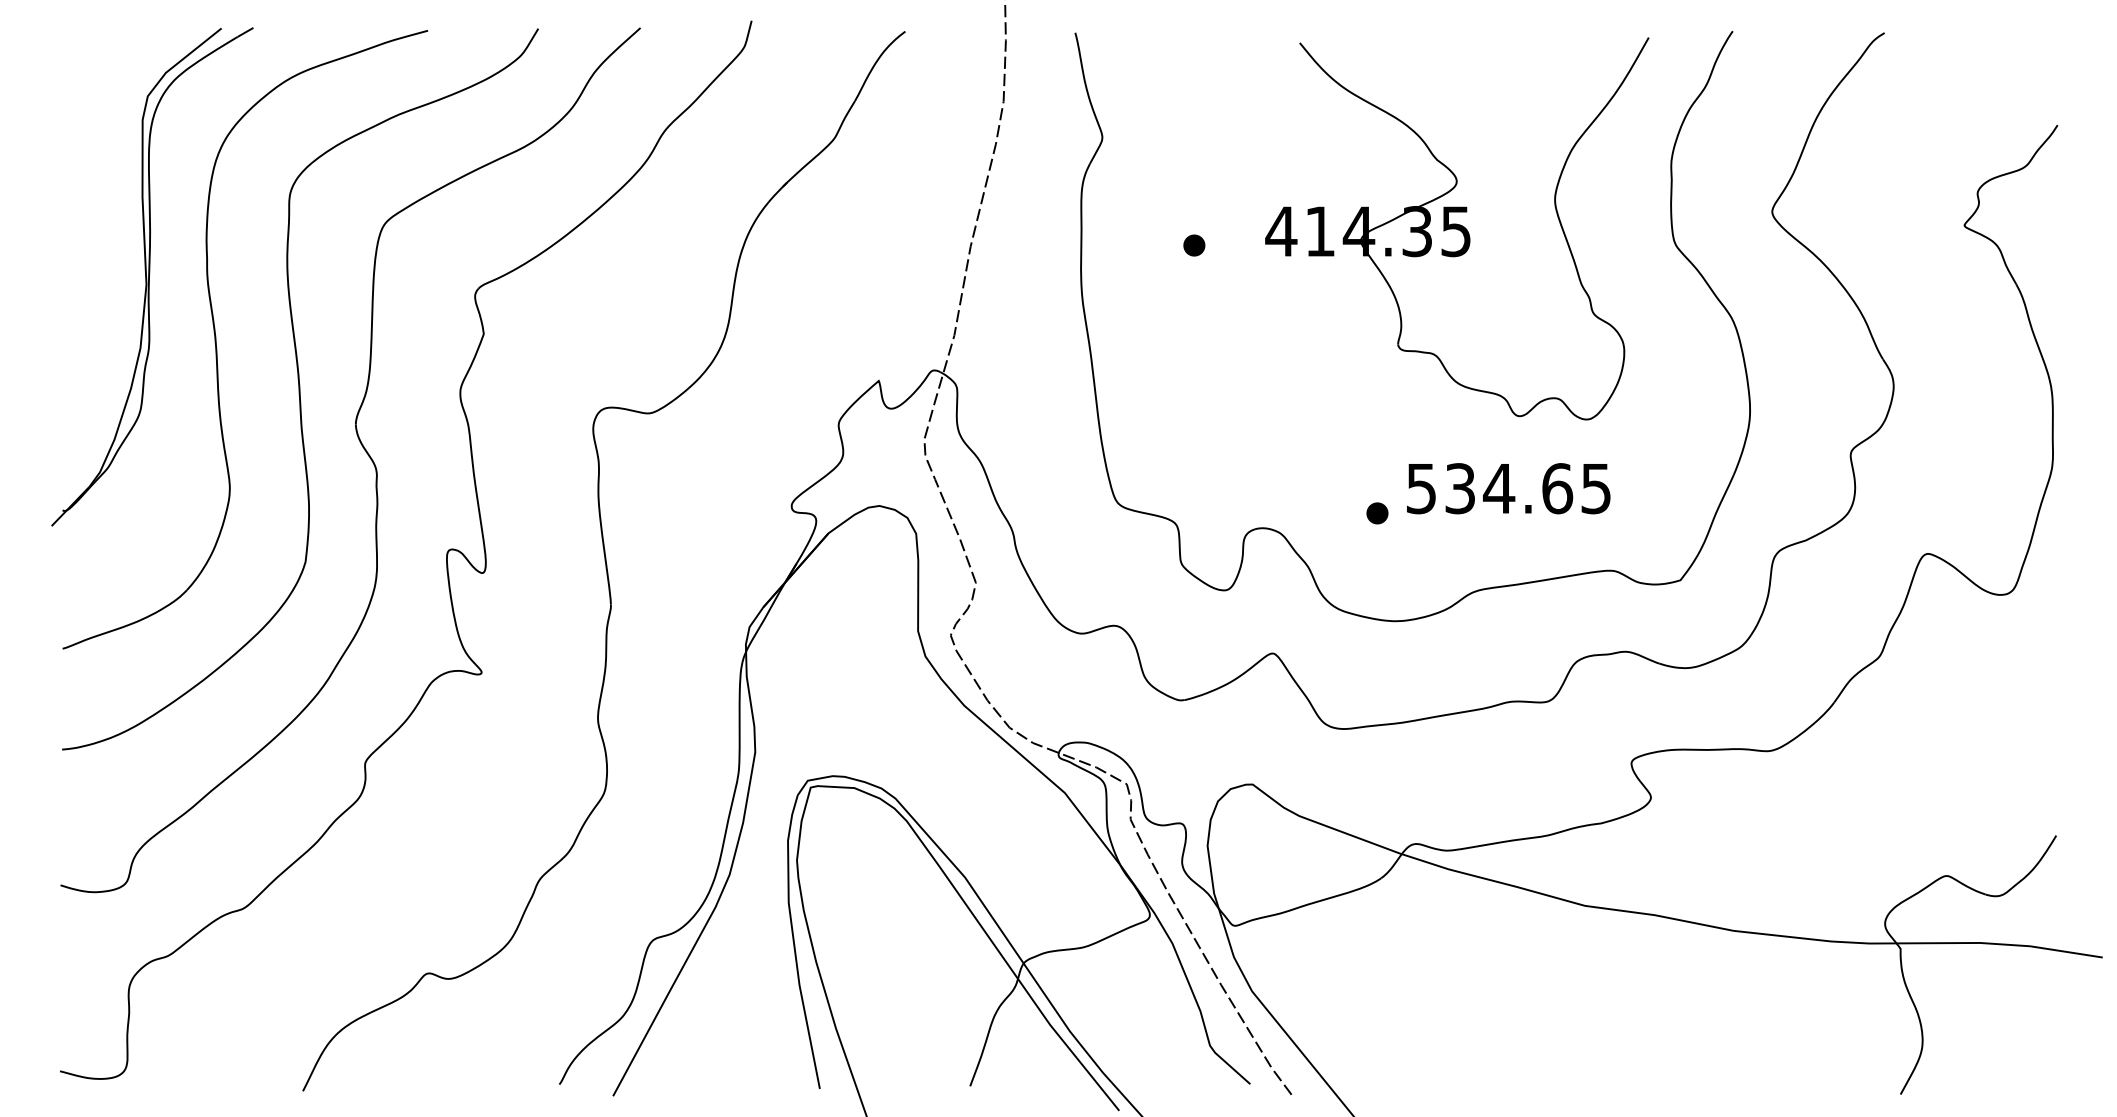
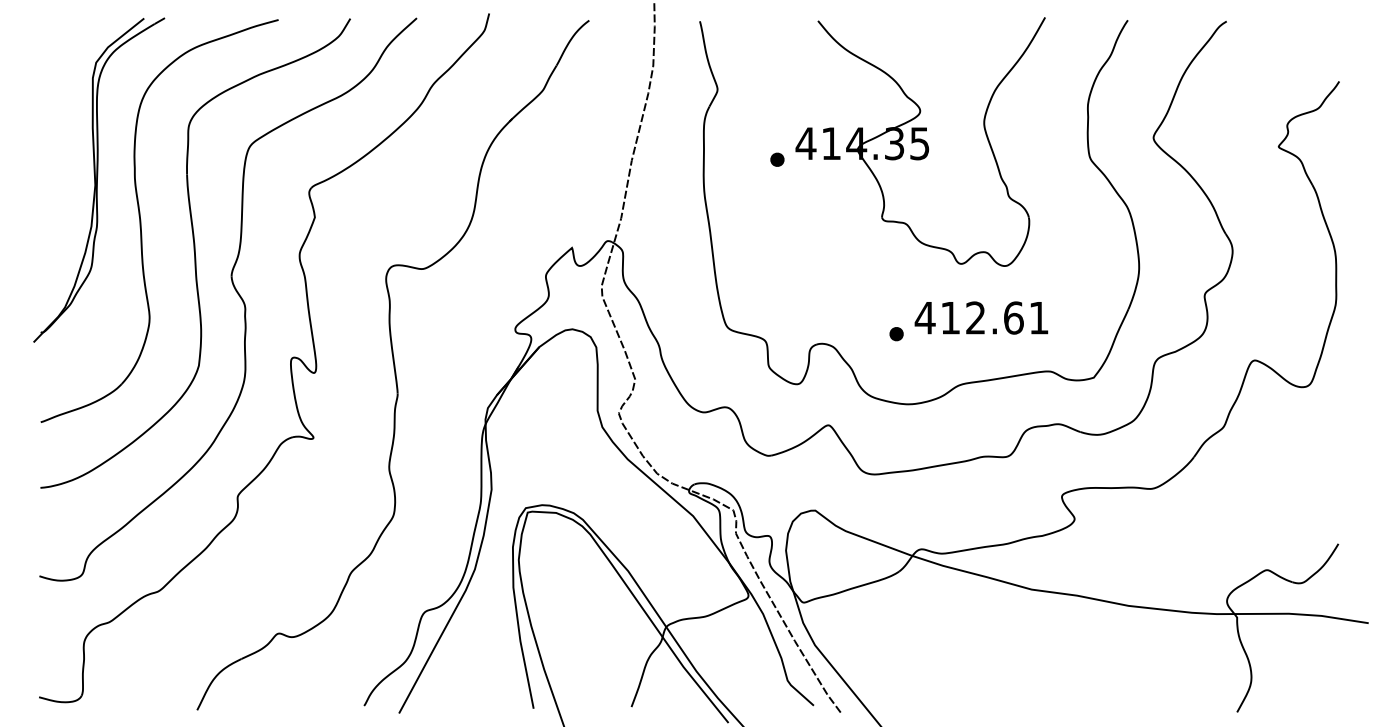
part: (1457, 228) -> (920, 141), moved
text: (1507, 487) -> (981, 317), 534.65 -> 412.61

